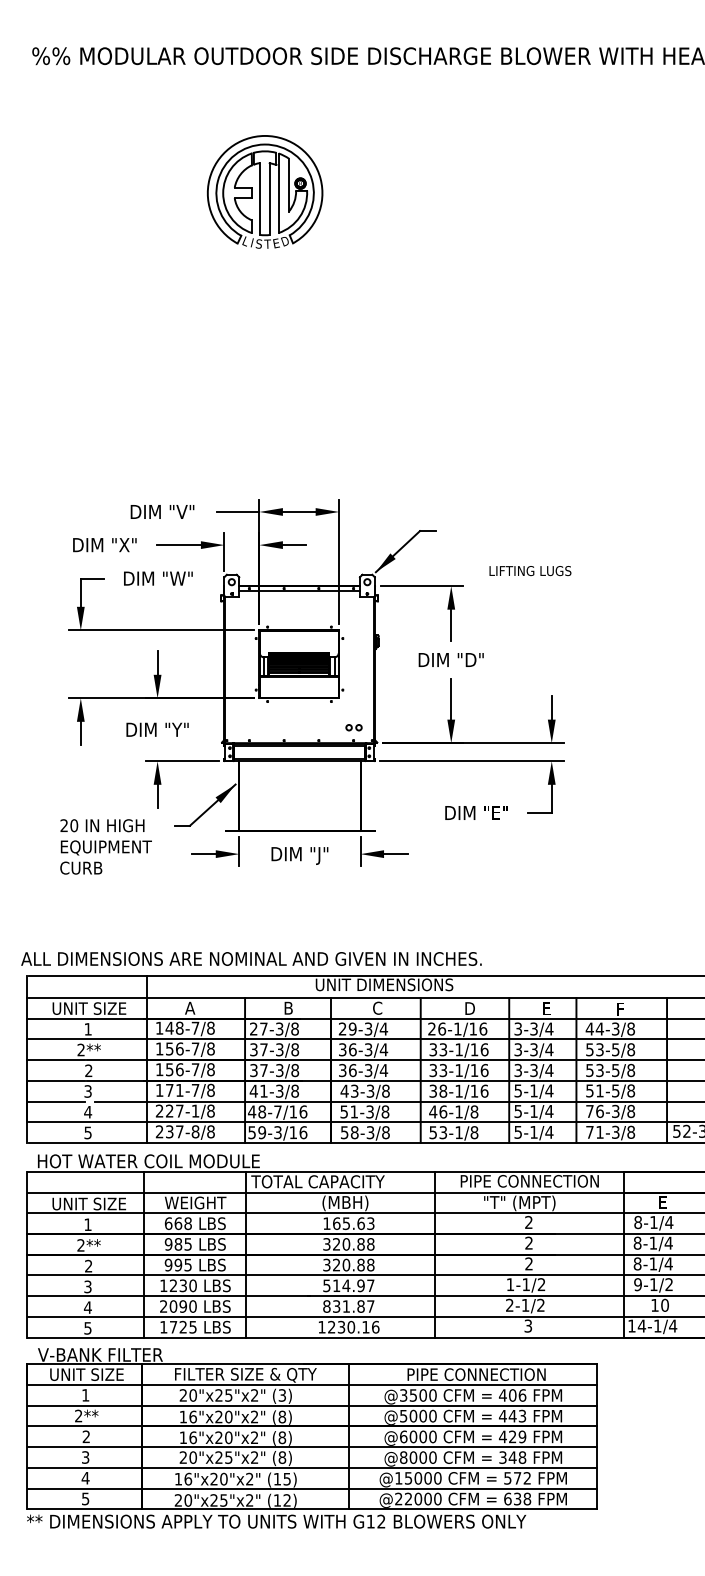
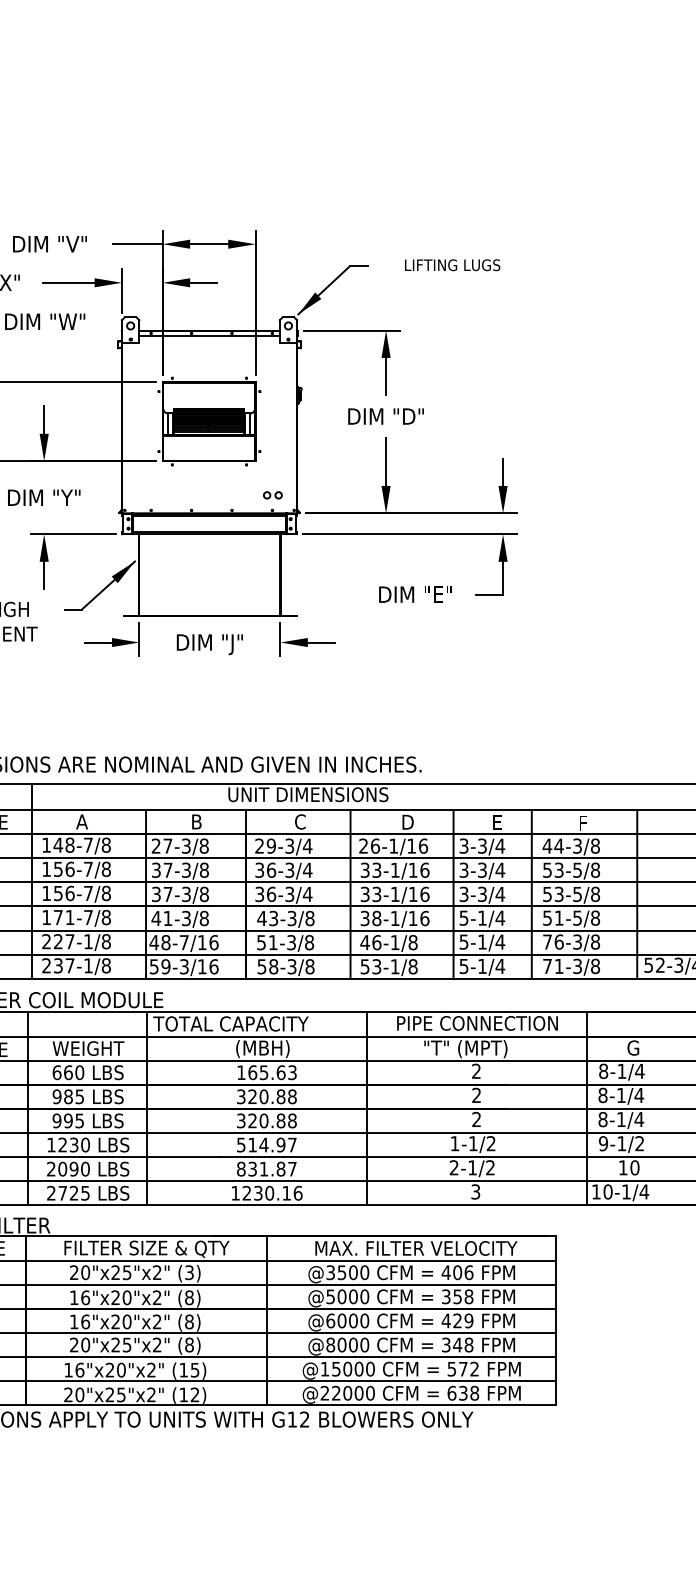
text: (530, 571) -> (452, 265), moved
text: (195, 1131) -> (88, 965), 237-8/8 -> 237-1/8
text: (663, 1202) -> (633, 1048), E -> G
text: (187, 1223) -> (79, 1072), 668 -> 660
text: (641, 1325) -> (607, 1191), 14-1/4 -> 10-1/4
text: (163, 1326) -> (51, 1192), 1725 -> 2725
text: (476, 1374) -> (415, 1248), PIPE CONNECTION -> MAX. FILTER VELOCITY
text: (512, 1415) -> (457, 1296), 443 -> 358

